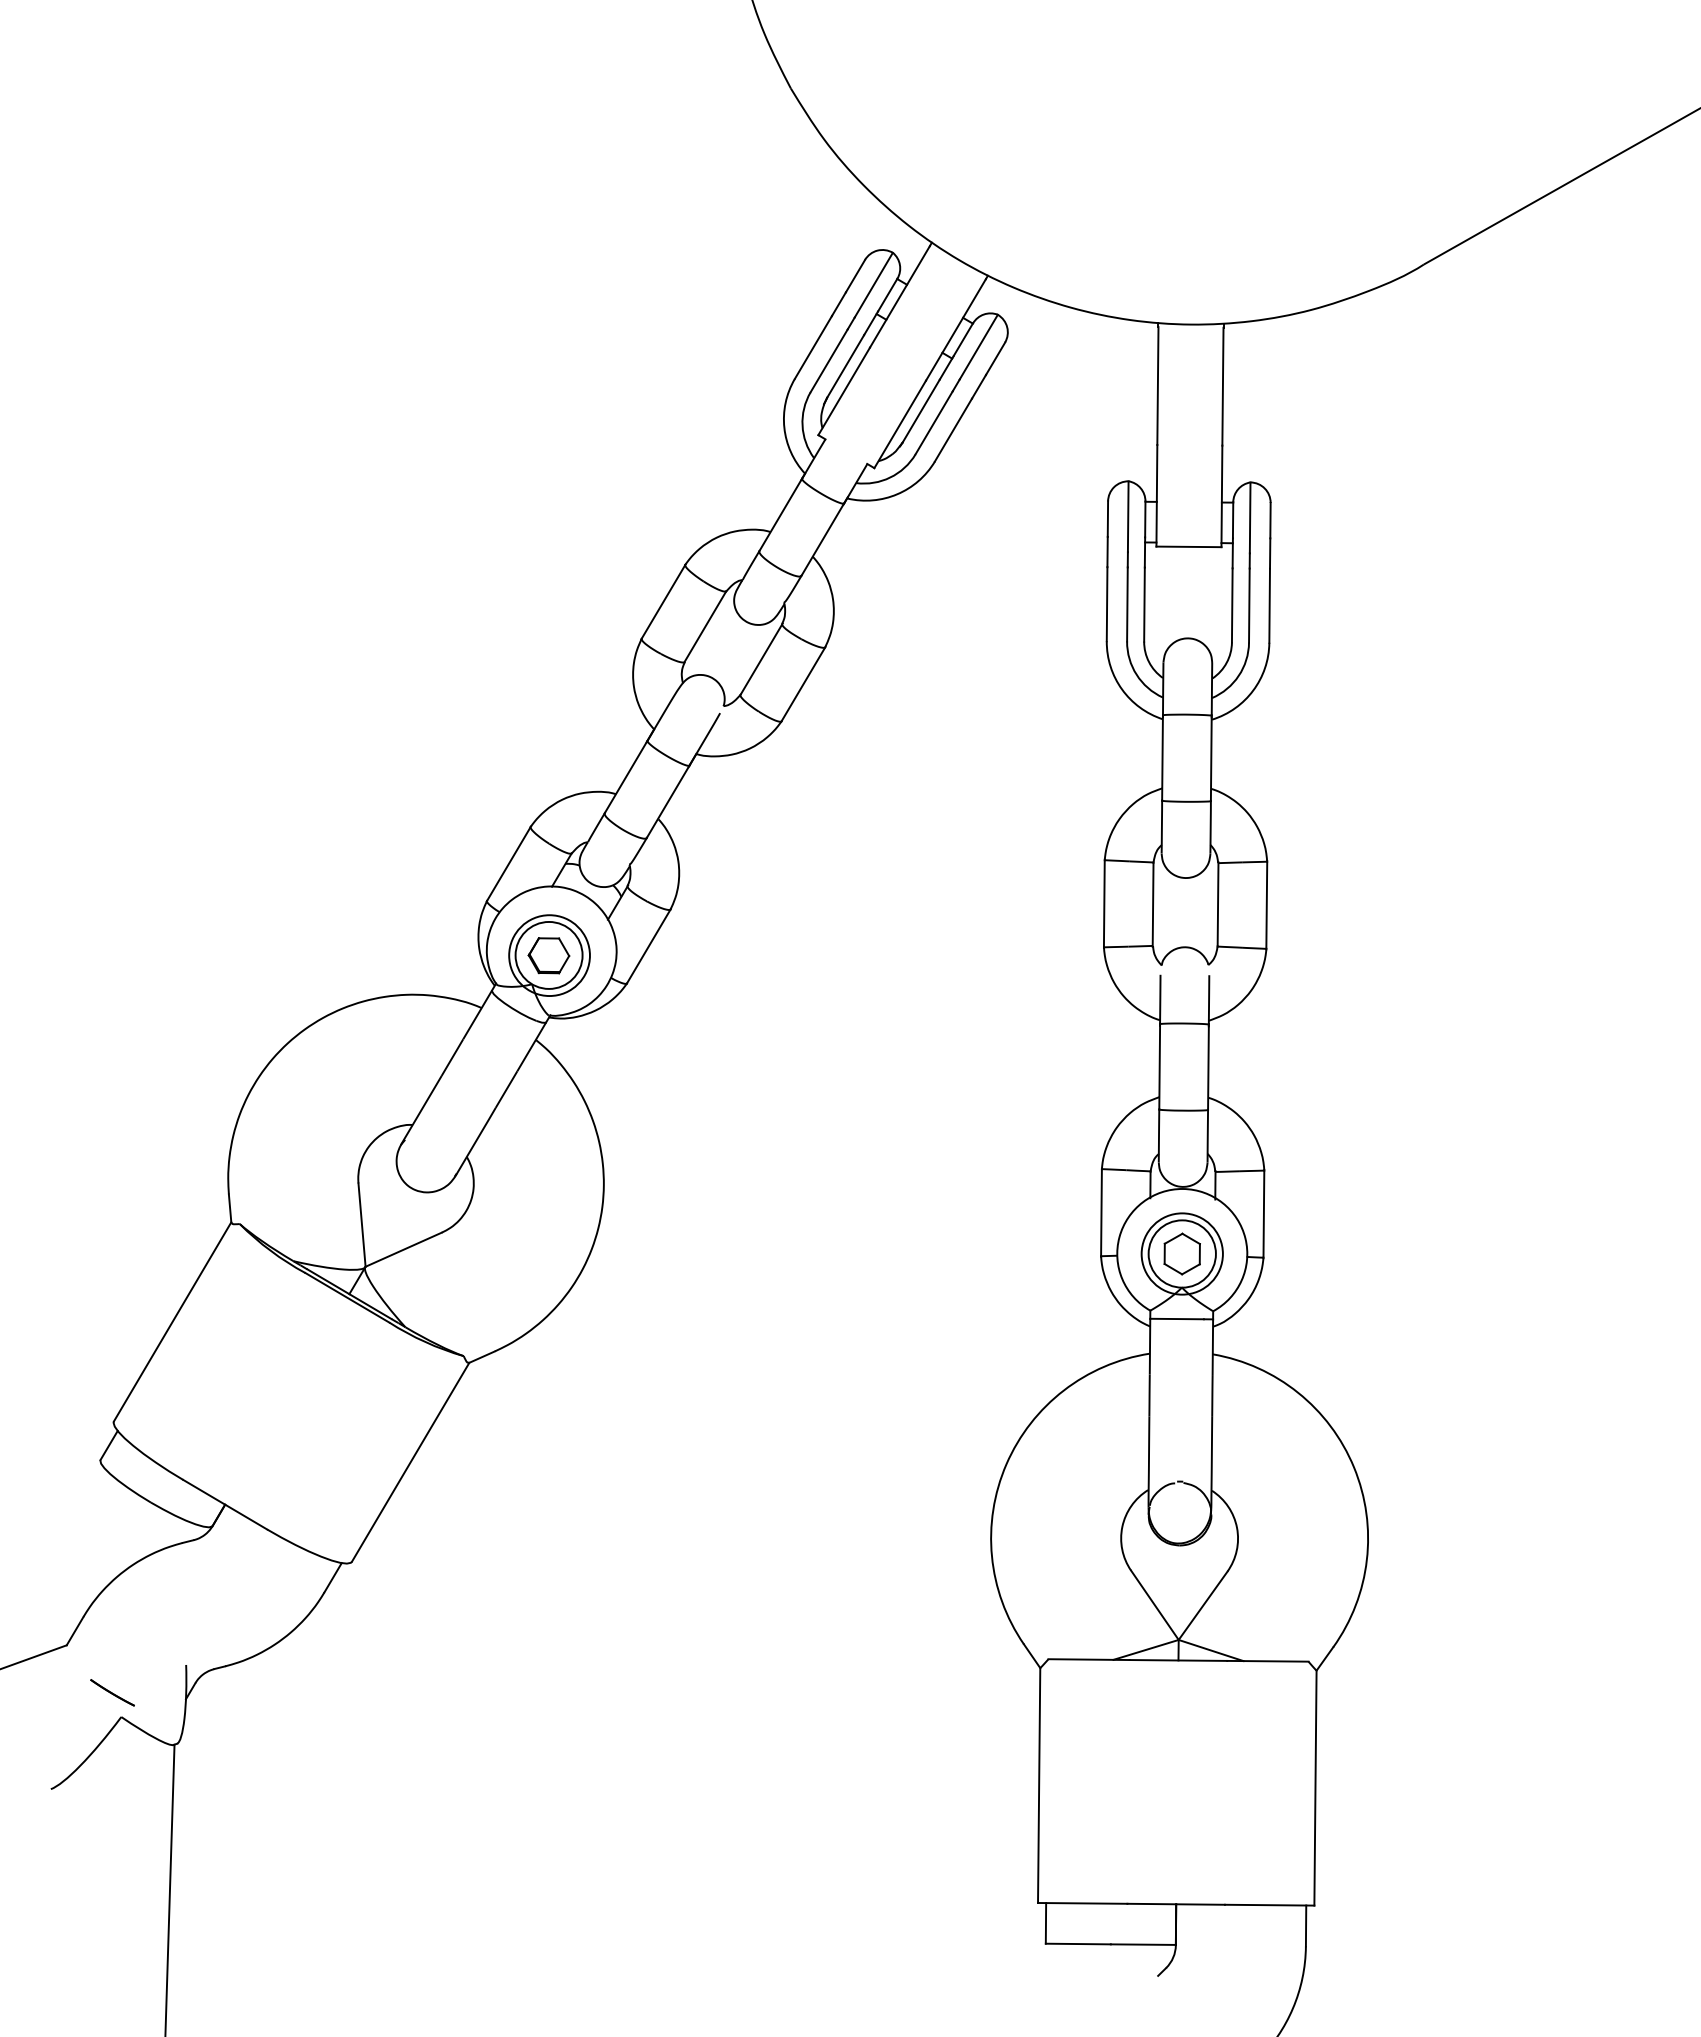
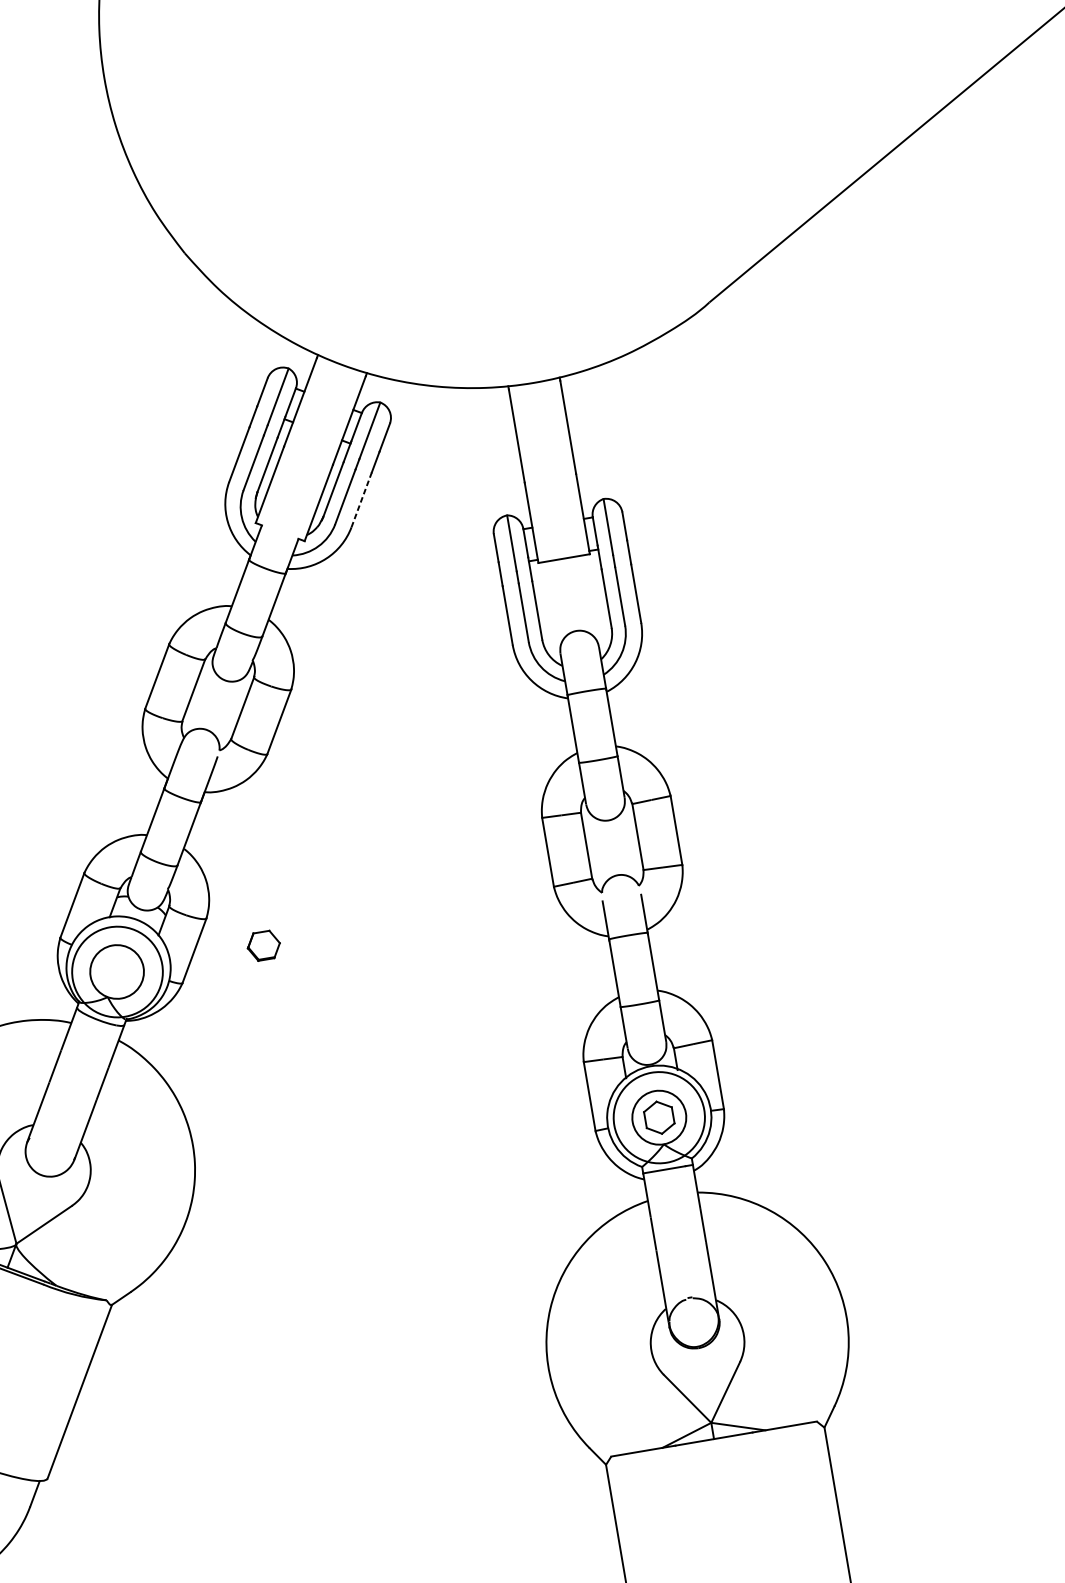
line: (953, 430) -> (361, 500), solid -> dashed
part: (548, 955) -> (263, 945), moved
circle: (549, 955) -> (117, 971), size x1.4
circle: (1181, 1253) -> (658, 1117), size x1.4

